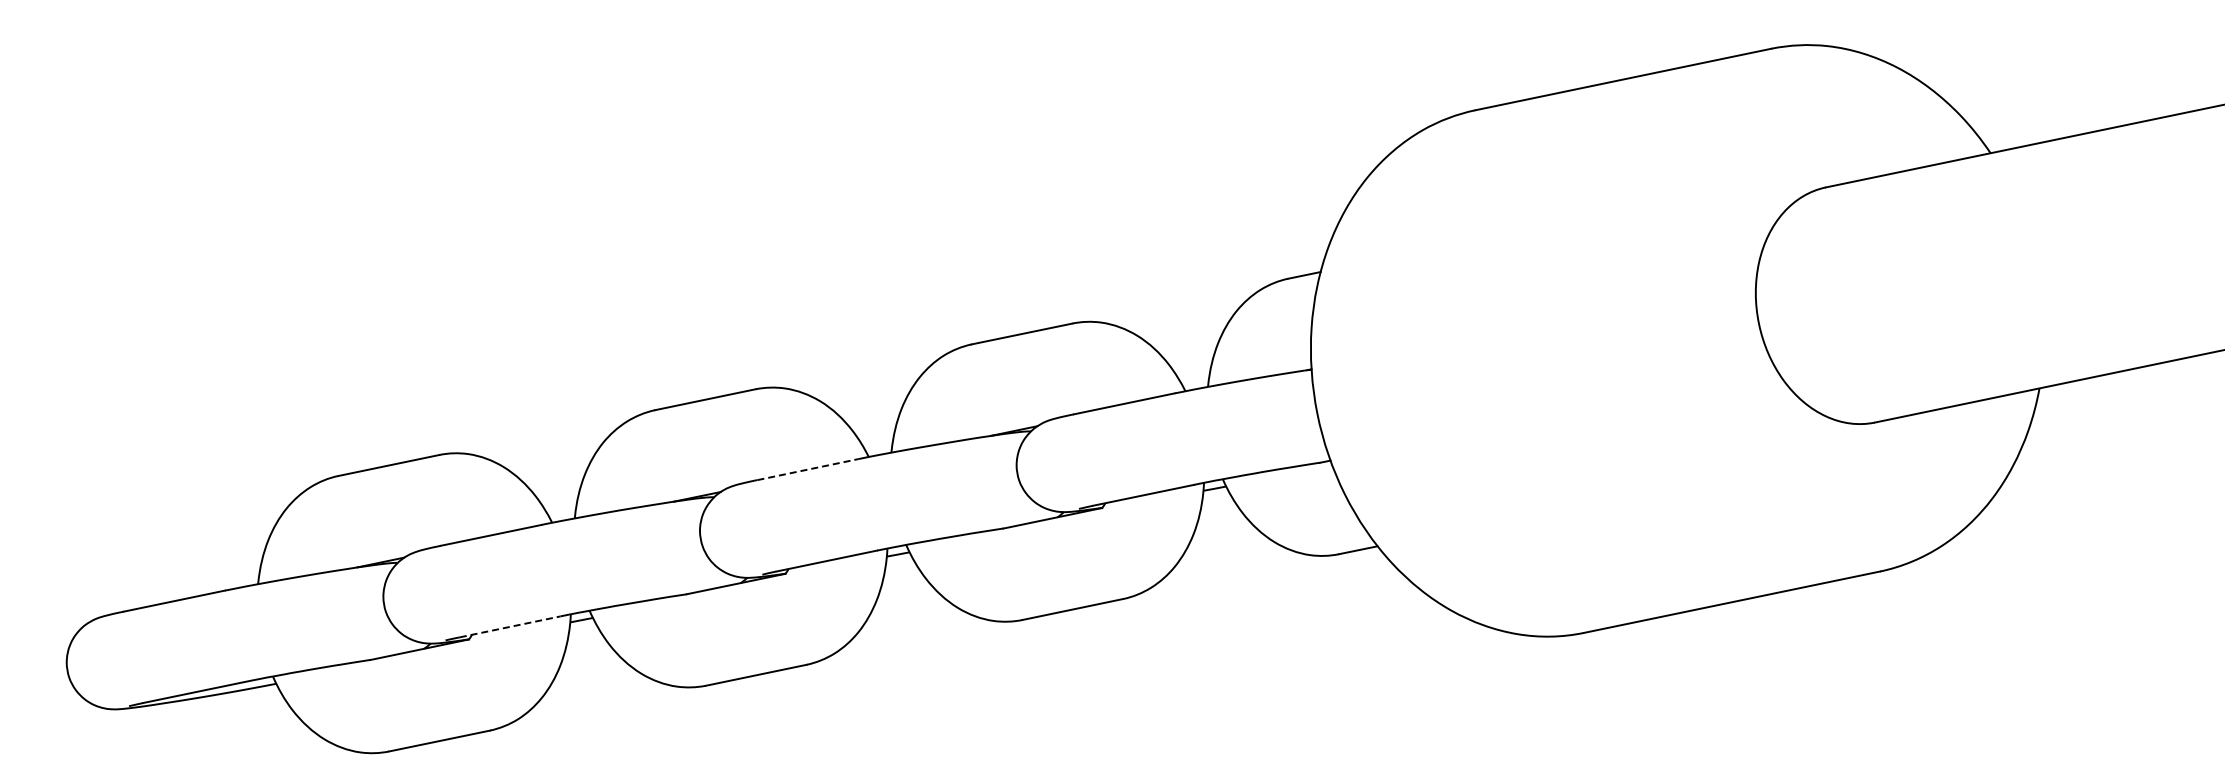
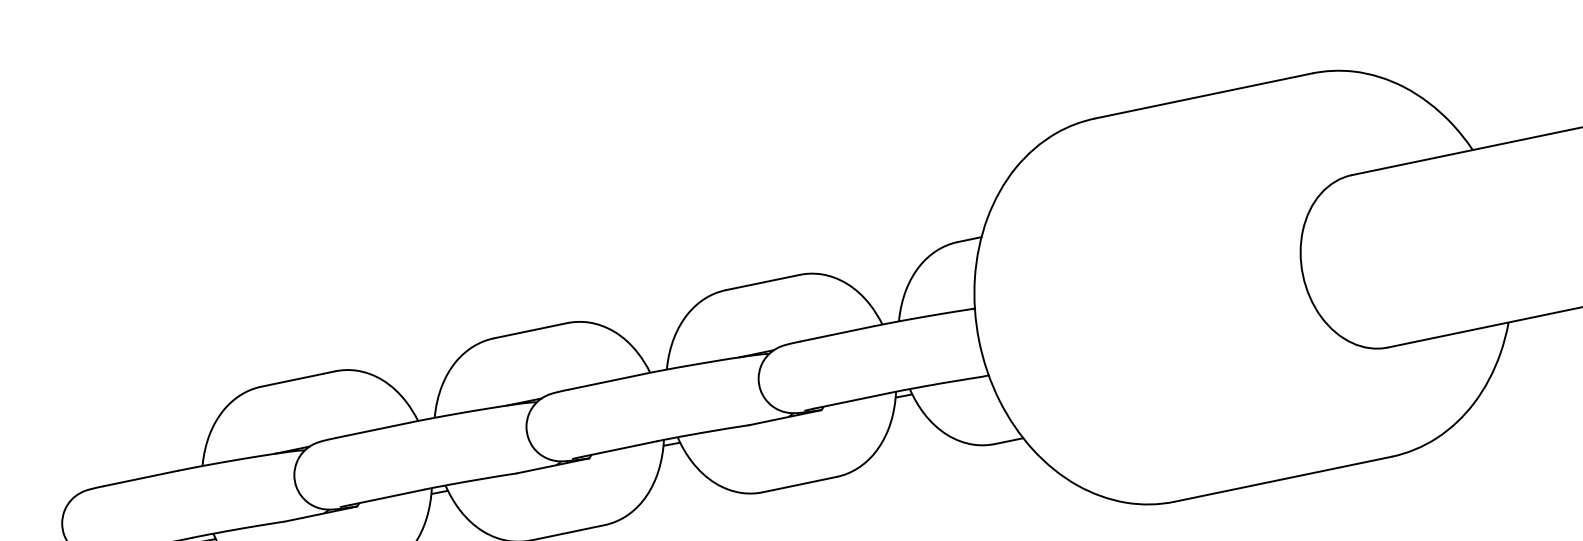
line: (808, 469) -> (606, 381), dashed -> solid
line: (510, 626) -> (387, 497), dashed -> solid

